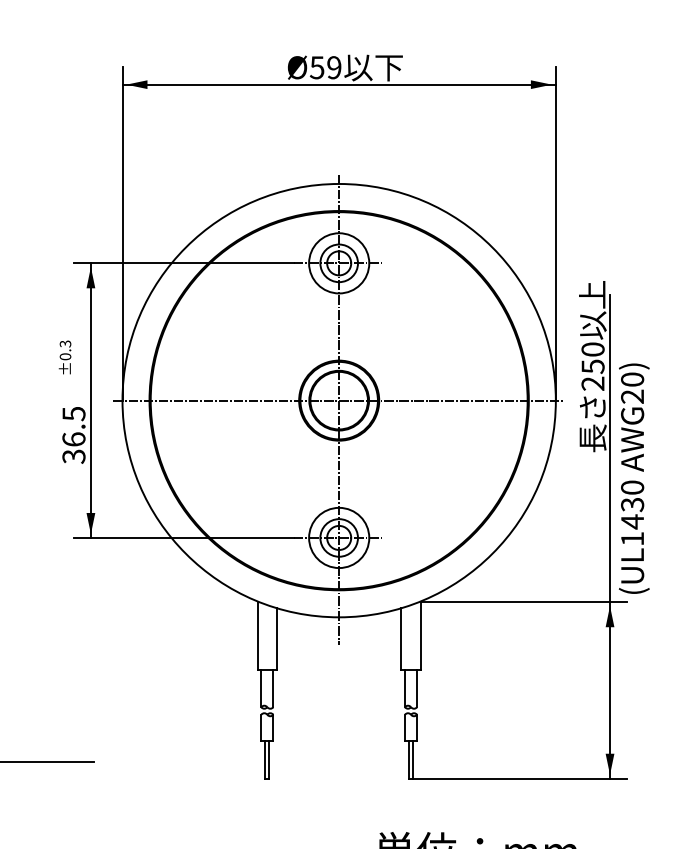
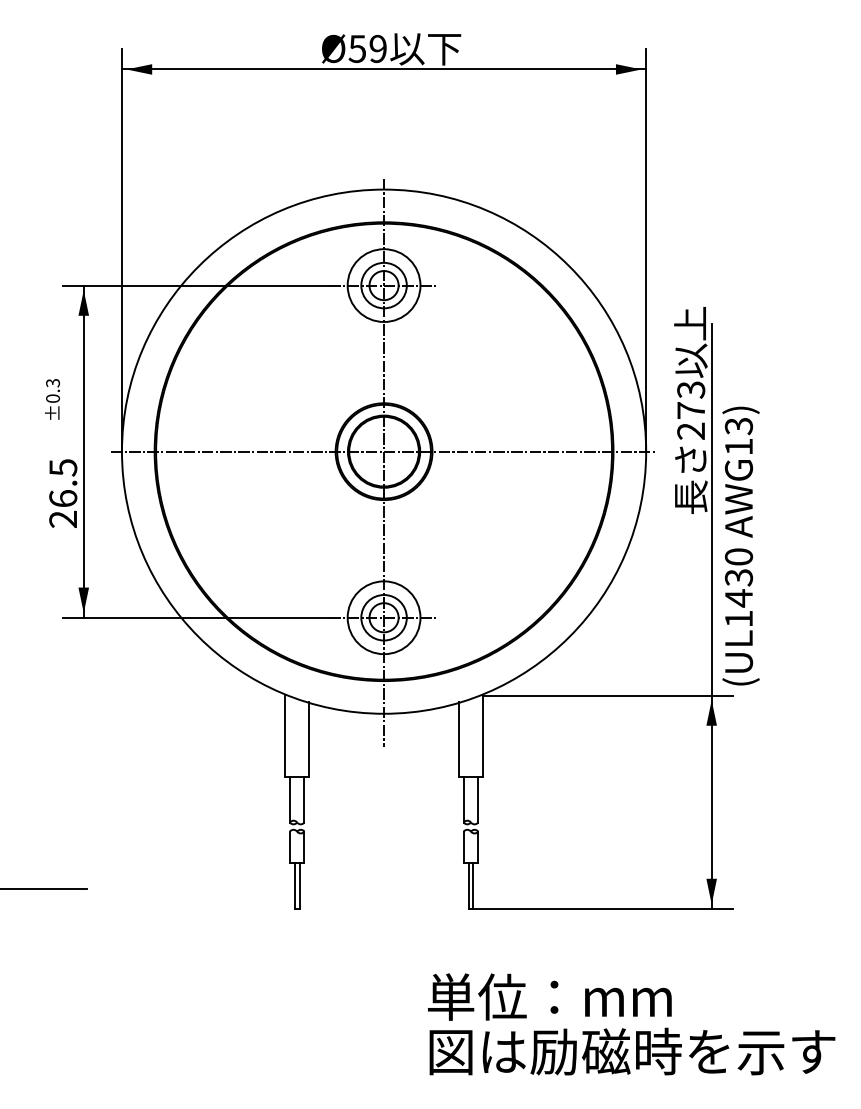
text: (593, 358) -> (691, 400), 250 -> 273
text: (632, 388) -> (738, 436), AWG20) -> AWG13)
text: (74, 456) -> (63, 519), 36.5 -> 26.5

